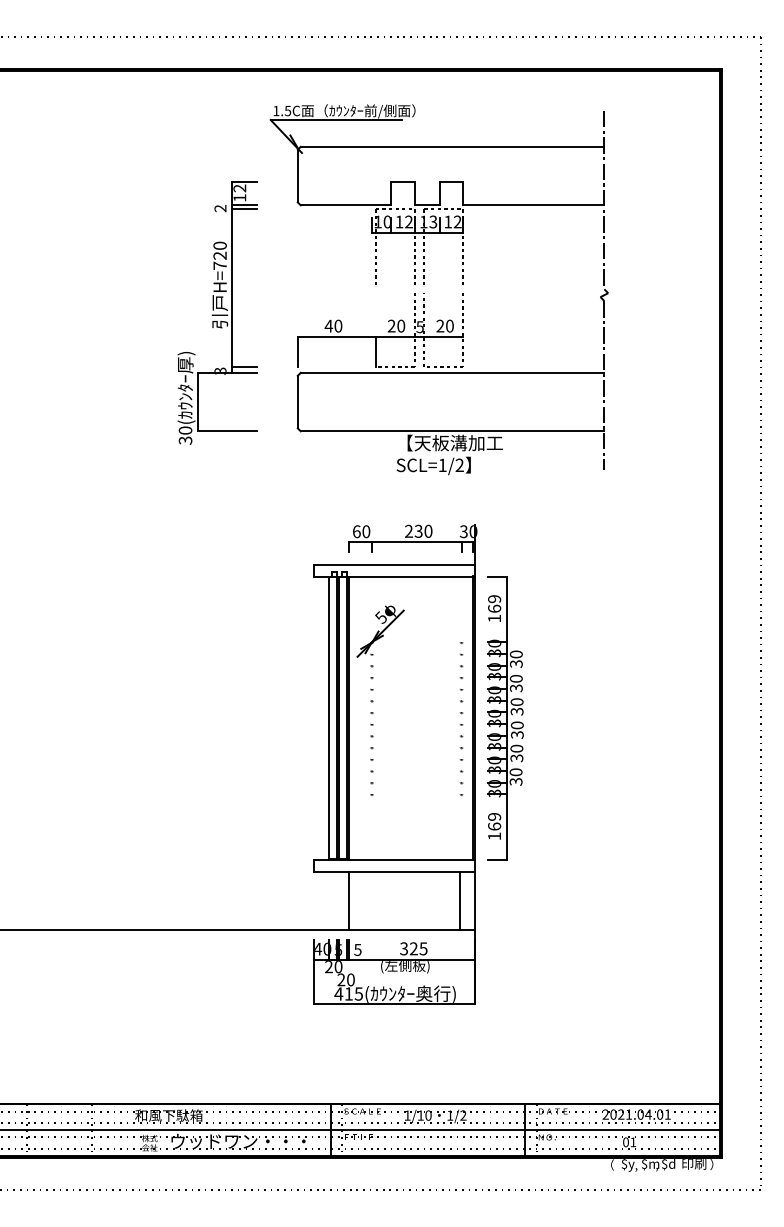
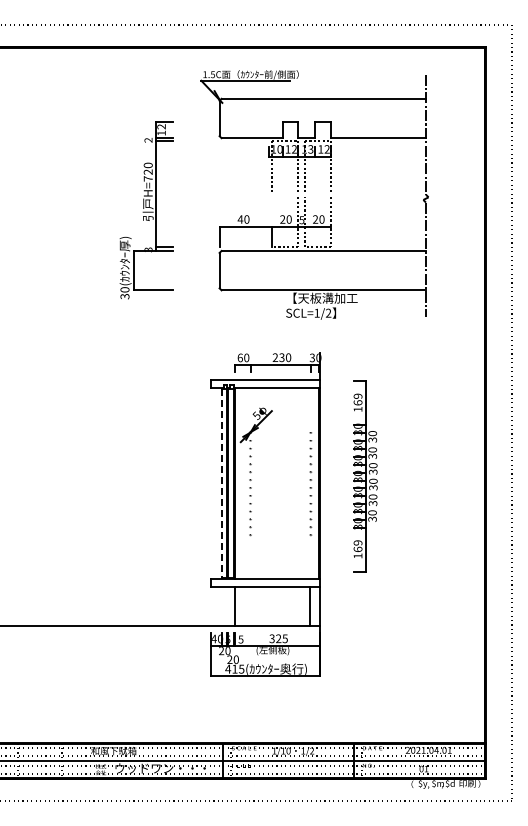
part: (425, 284) -> (305, 191), moved
line: (328, 718) -> (221, 483), solid -> dashed
part: (505, 718) -> (365, 476), moved

